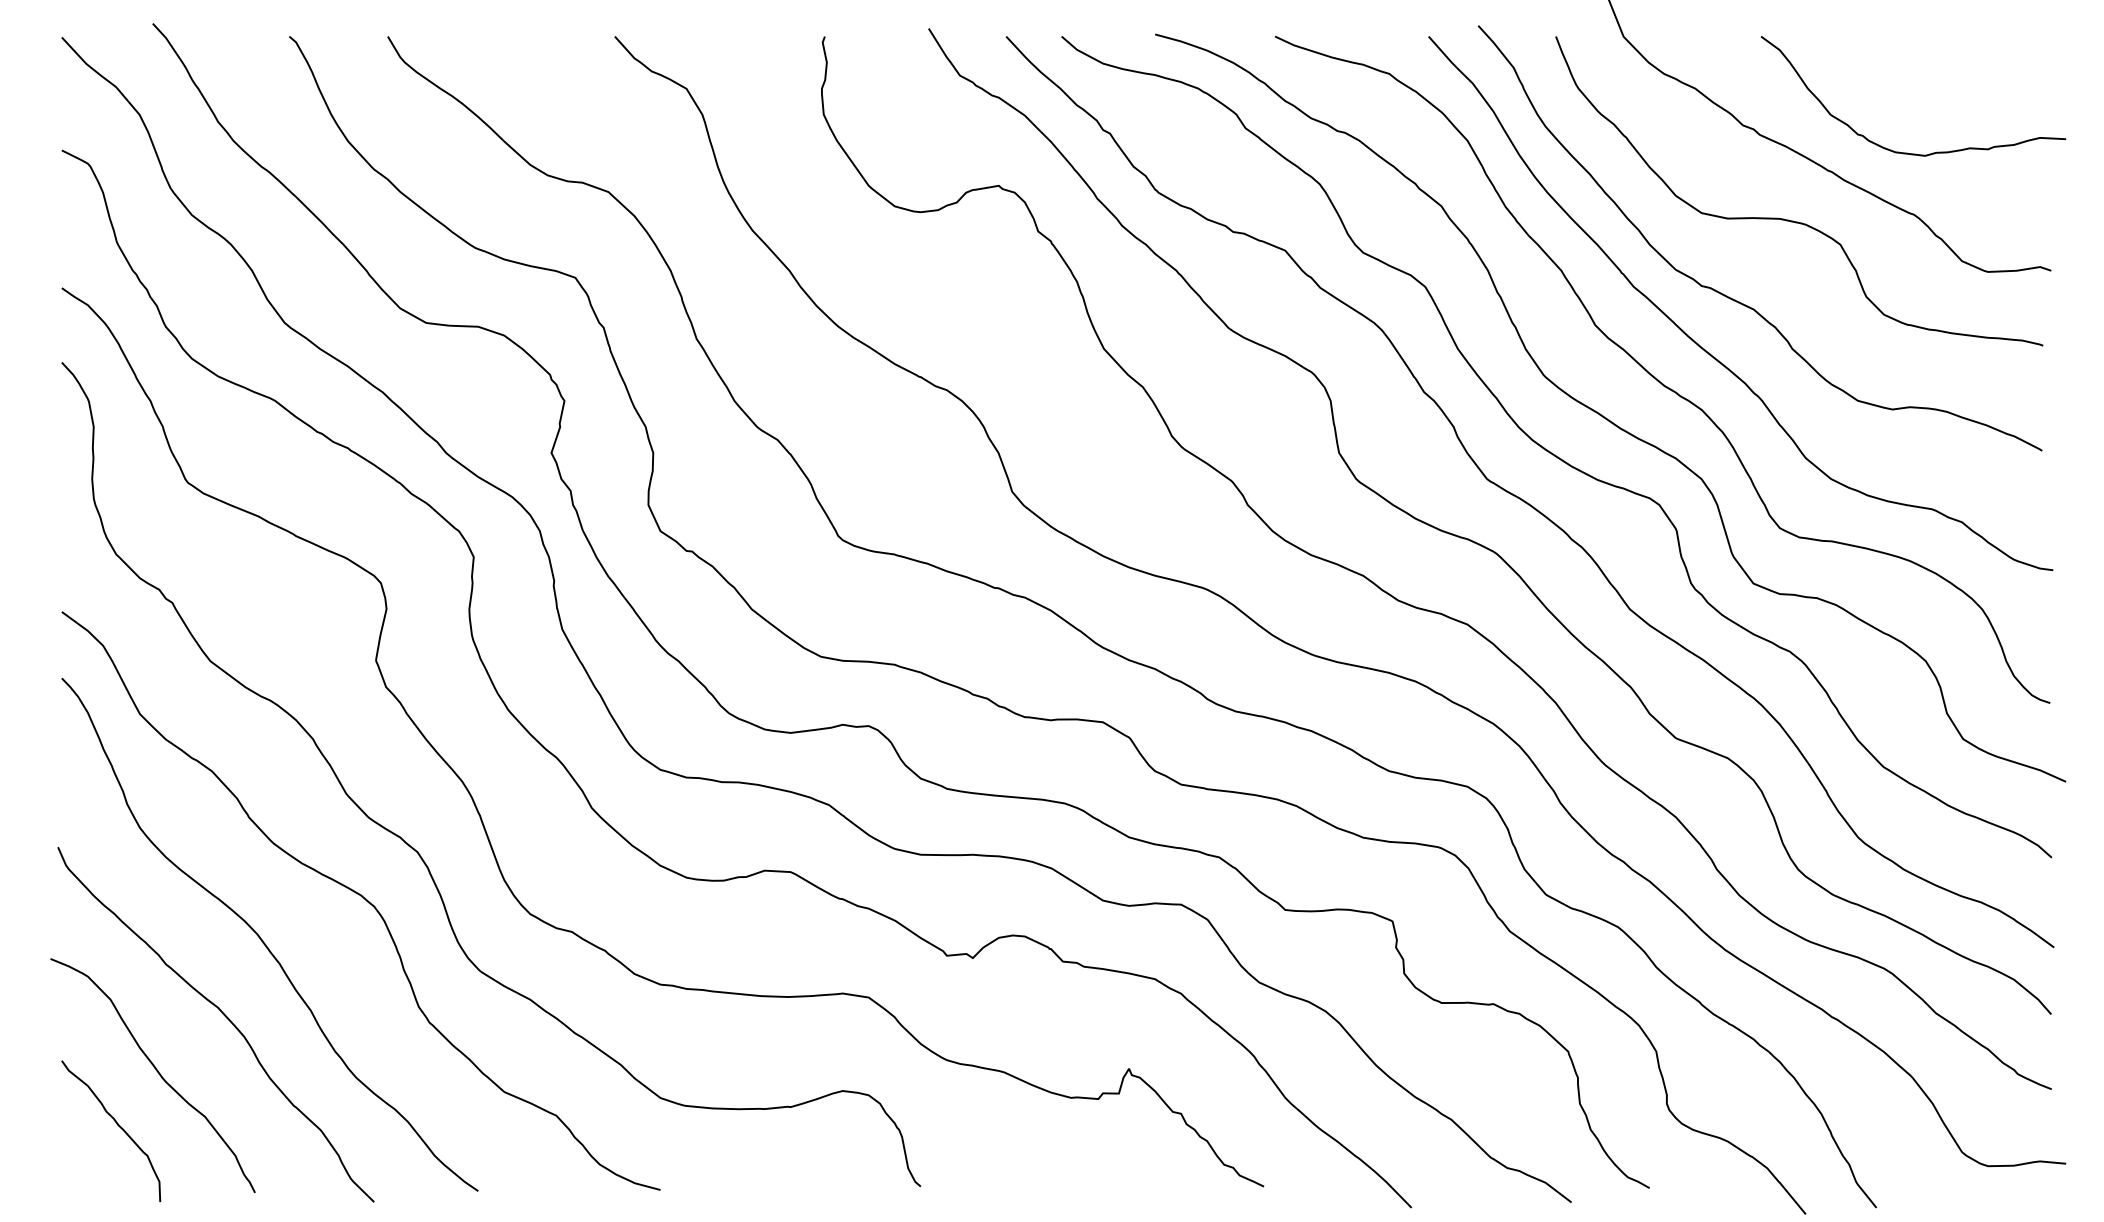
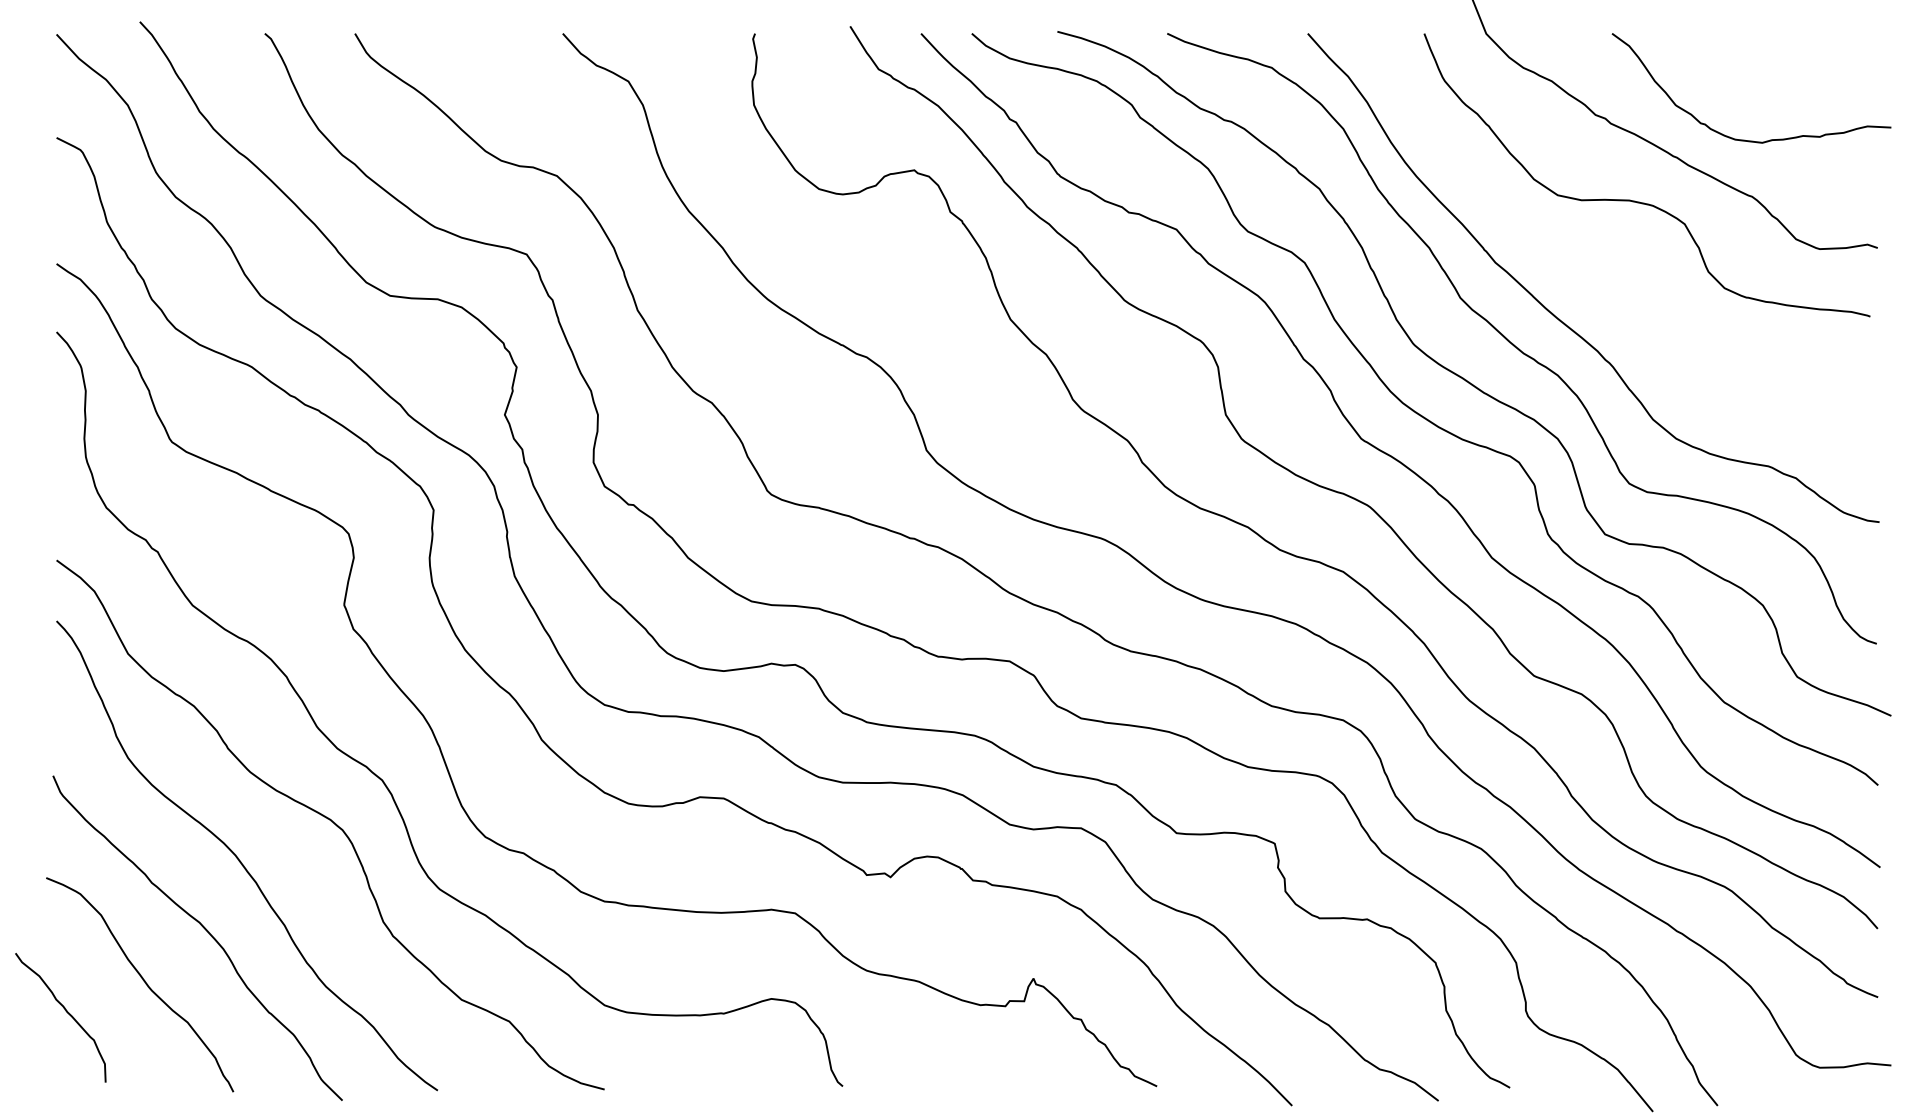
curve: (1736, 299) -> (1589, 274), removed
curve: (116, 1124) -> (65, 1011), moved

